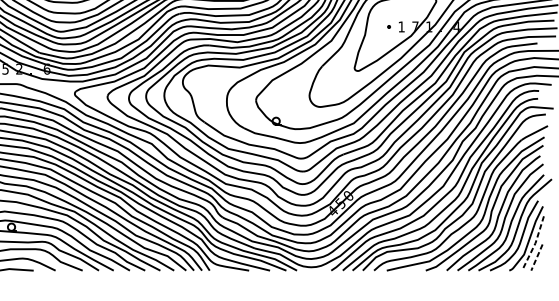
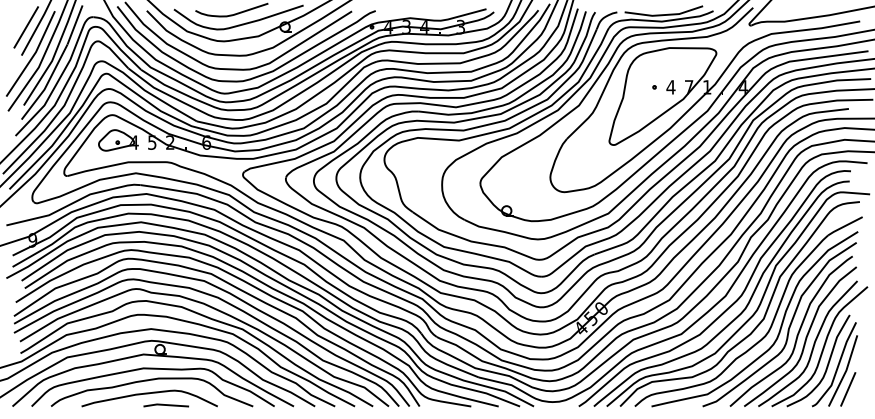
text: (401, 27) -> (670, 87), 1 -> 4
line: (534, 244) -> (845, 372), dashed -> solid
line: (537, 257) -> (848, 389), dashed -> solid

